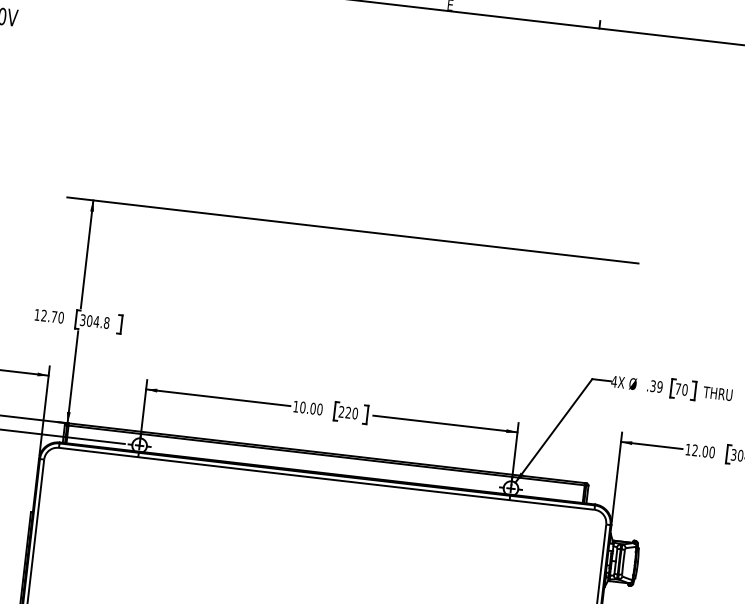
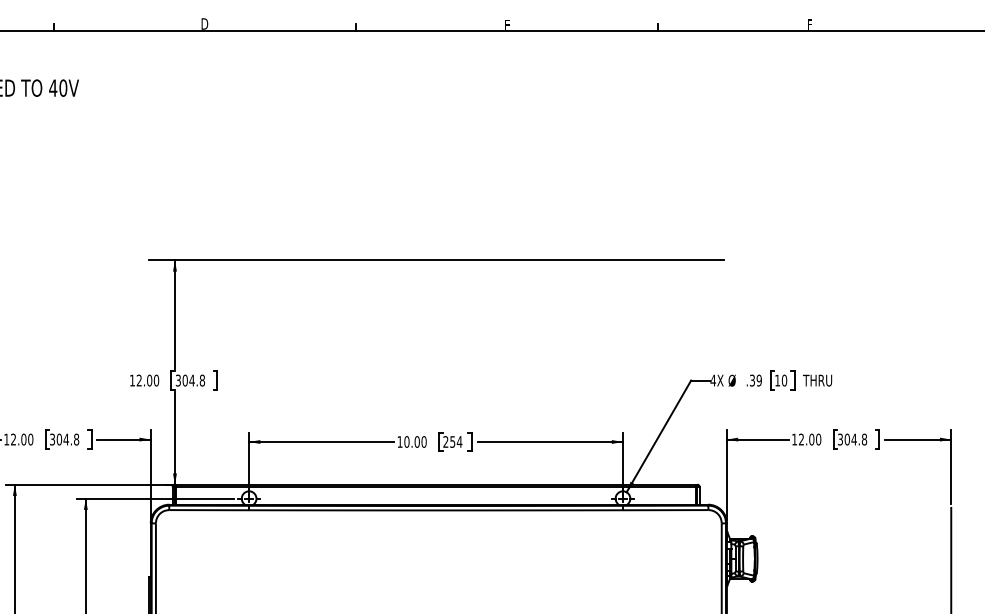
text: (54, 316) -> (149, 380), 12.70 -> 12.00
text: (678, 389) -> (777, 380), 70 -> 10
text: (352, 412) -> (456, 441), 220 -> 254

